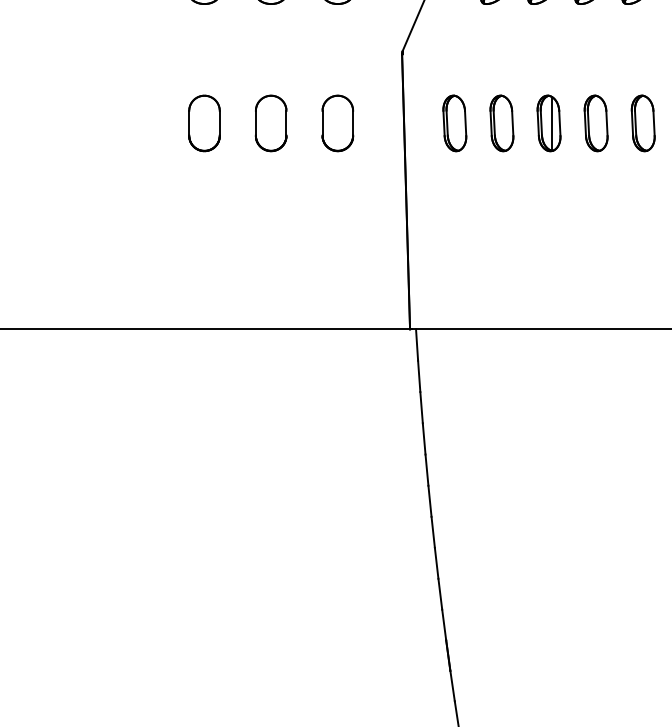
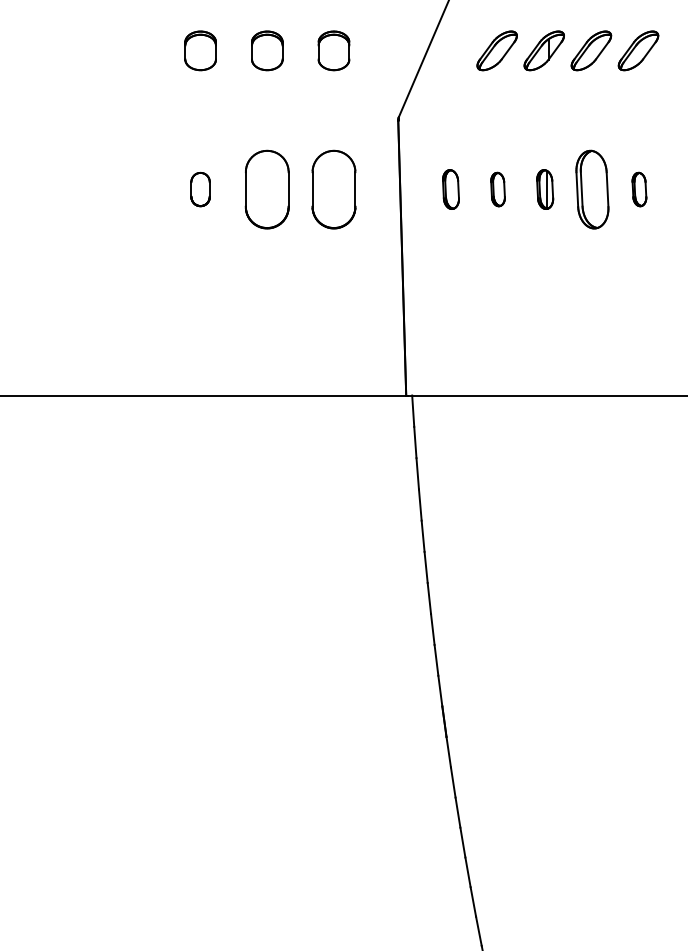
part: (204, 123) -> (200, 189), size x0.6
part: (271, 123) -> (267, 189), size x1.4
part: (337, 123) -> (333, 189), size x1.4
part: (454, 123) -> (450, 189), size x0.7
part: (501, 123) -> (497, 189), size x0.6
part: (548, 123) -> (544, 189), size x0.7
part: (595, 123) -> (591, 189), size x1.4
part: (643, 123) -> (639, 189), size x0.6

